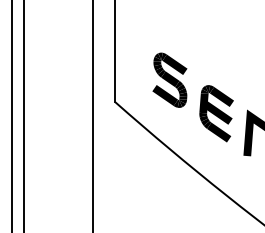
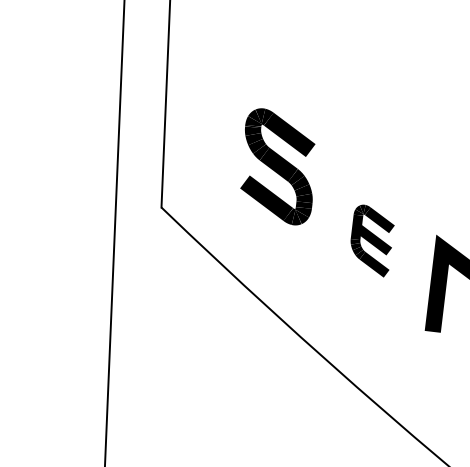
part: (216, 113) -> (372, 240), size x0.6

